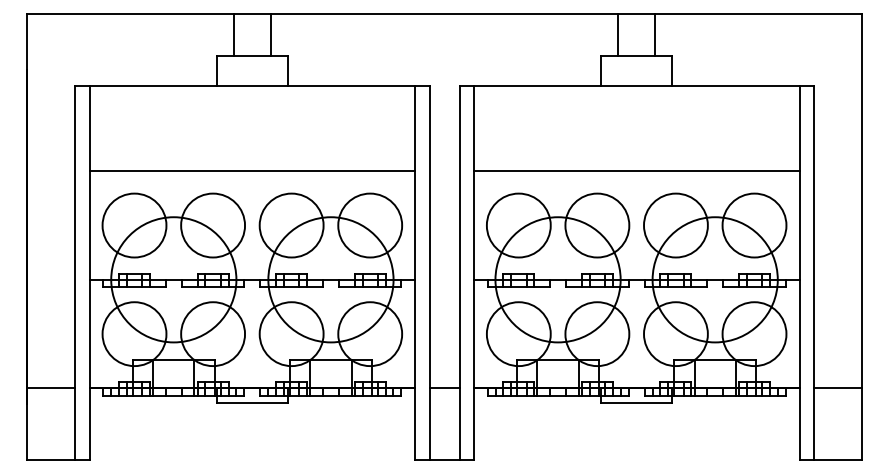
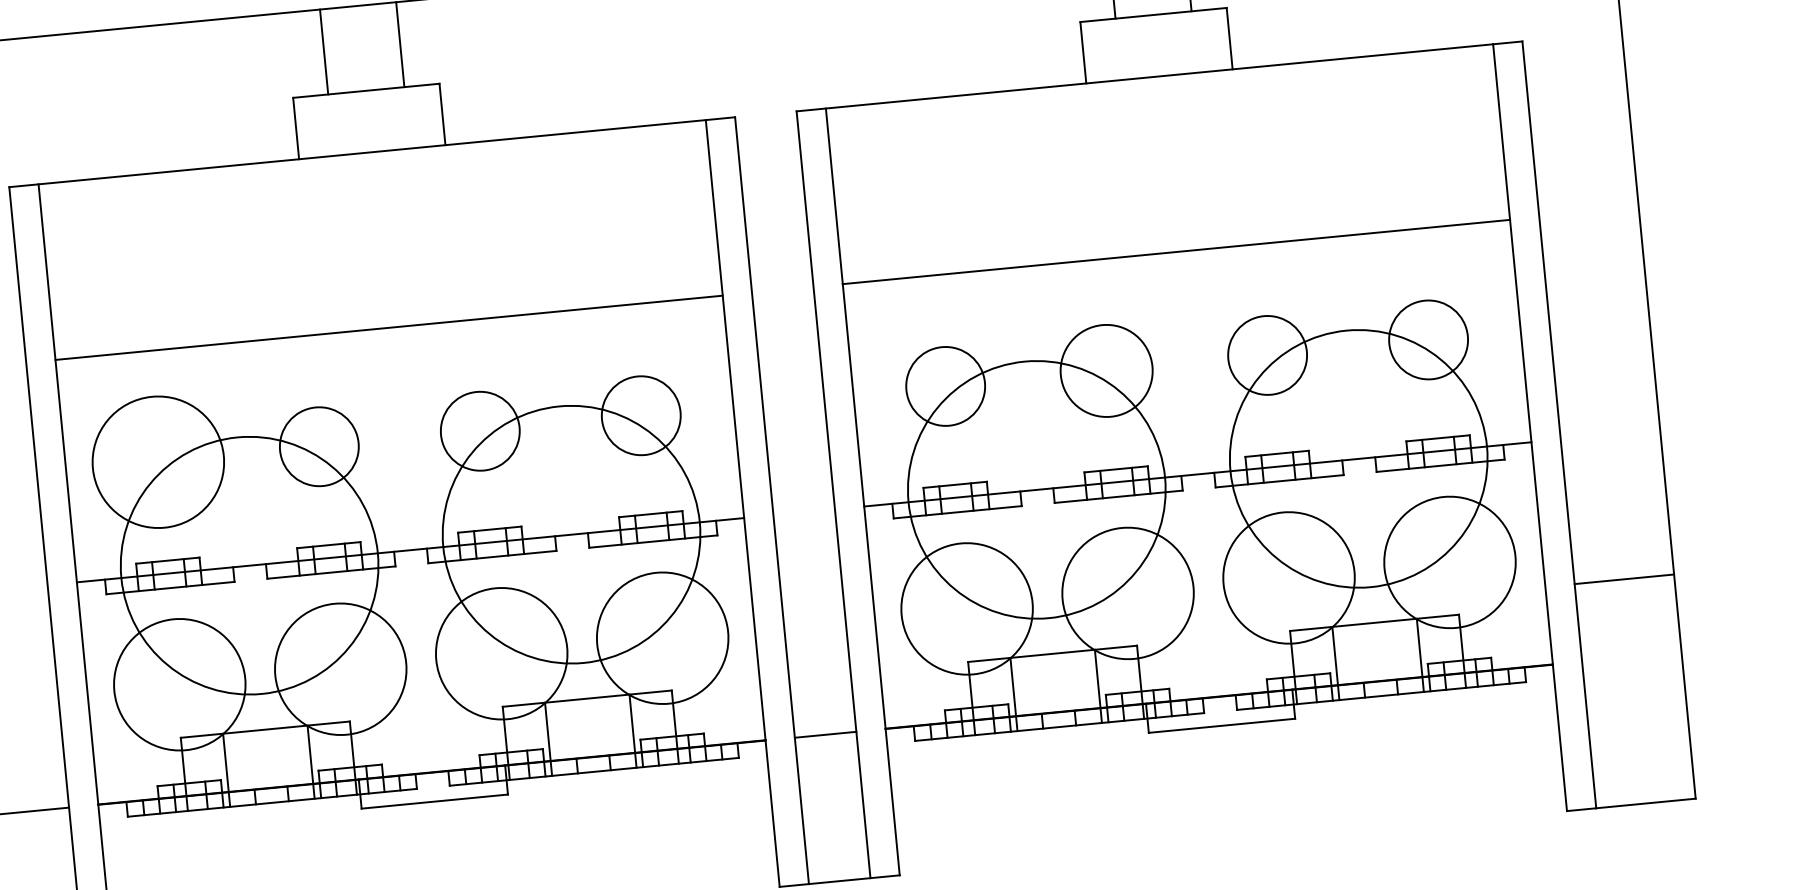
circle: (213, 225) -> (320, 446), size x0.6
circle: (291, 225) -> (479, 431), size x0.6
circle: (370, 225) -> (641, 415), size x0.6
circle: (518, 225) -> (945, 386), size x0.6
circle: (597, 225) -> (1106, 370), size x0.7
circle: (675, 225) -> (1266, 355), size x0.6
circle: (754, 225) -> (1428, 339), size x0.6
line: (837, 388) -> (1623, 579), moved

